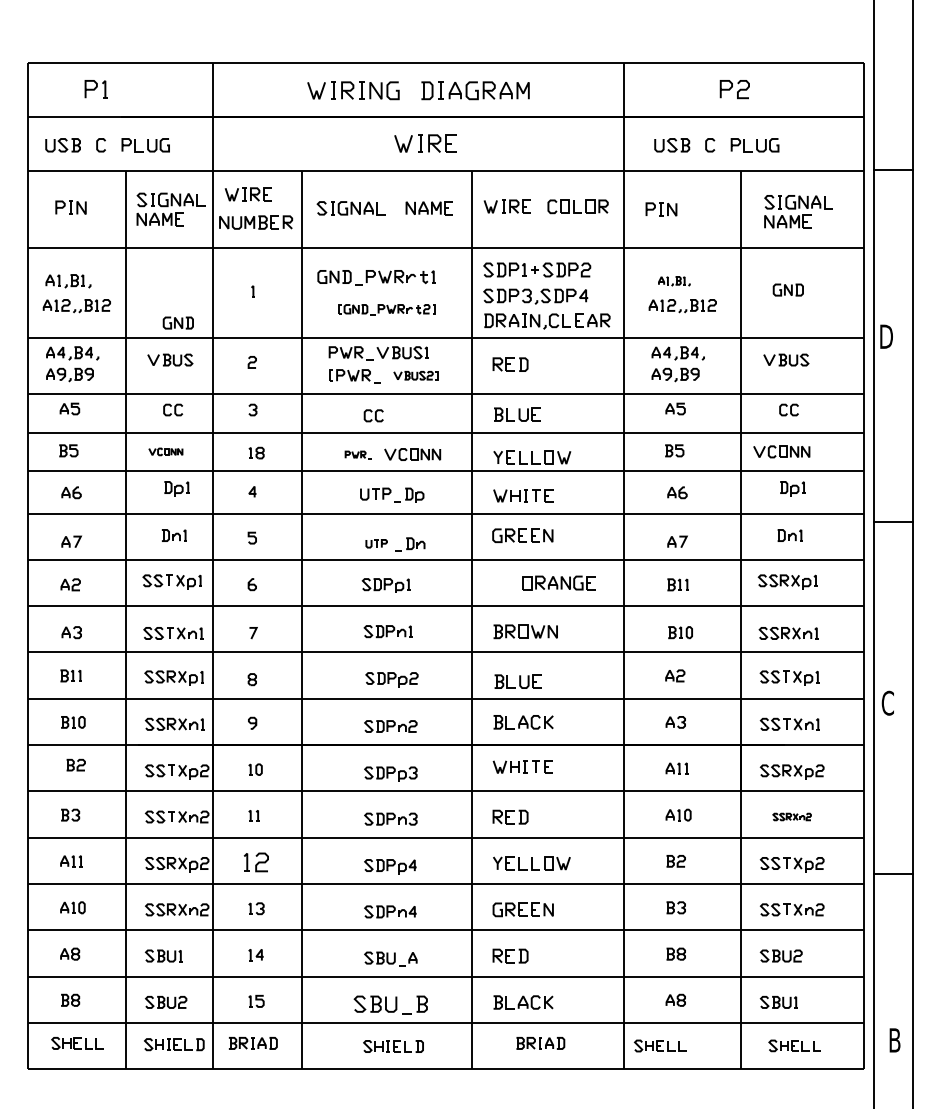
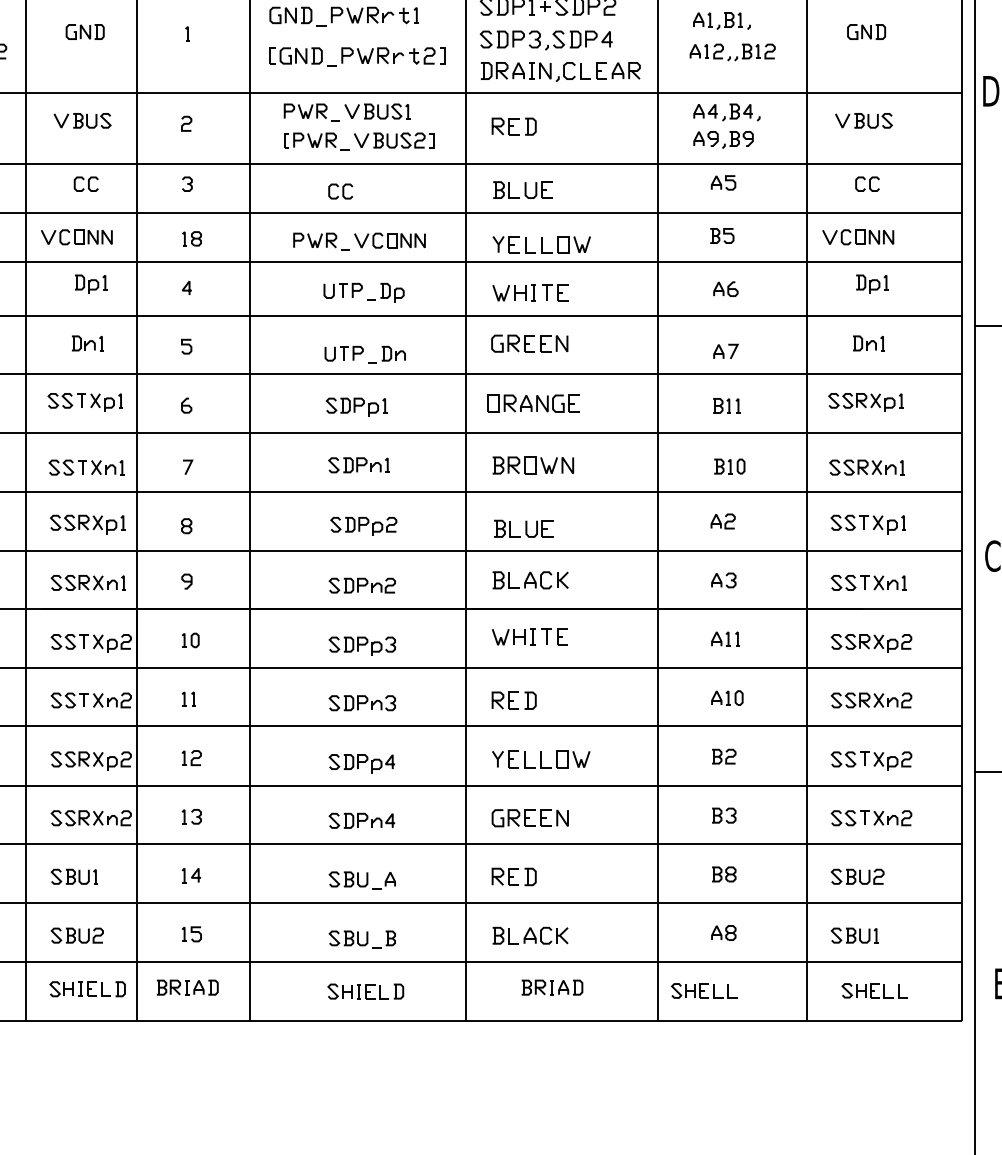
part: (674, 281) -> (722, 21), size x1.43
part: (386, 309) -> (356, 56), size x1.43
part: (177, 322) -> (84, 31), moved
part: (415, 375) -> (393, 140), size x1.43
part: (165, 451) -> (76, 236), size x1.67
part: (358, 455) -> (321, 241), size x1.67
part: (376, 543) -> (344, 353), size x1.43
part: (558, 582) -> (533, 402), moved
part: (791, 816) -> (870, 699), size x1.67
part: (256, 862) -> (191, 758), size x0.62
part: (390, 1005) -> (361, 939), size x0.71

